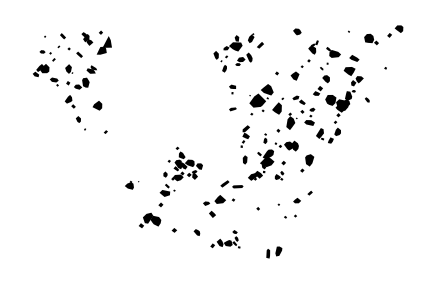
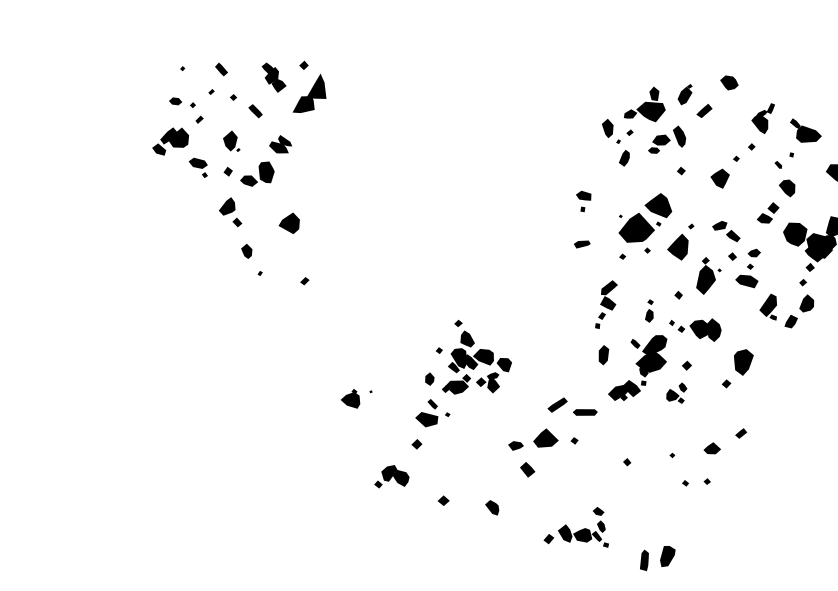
part: (238, 52) -> (656, 124), moved
part: (150, 220) -> (392, 476), size x0.71
part: (225, 239) -> (577, 526), moved

